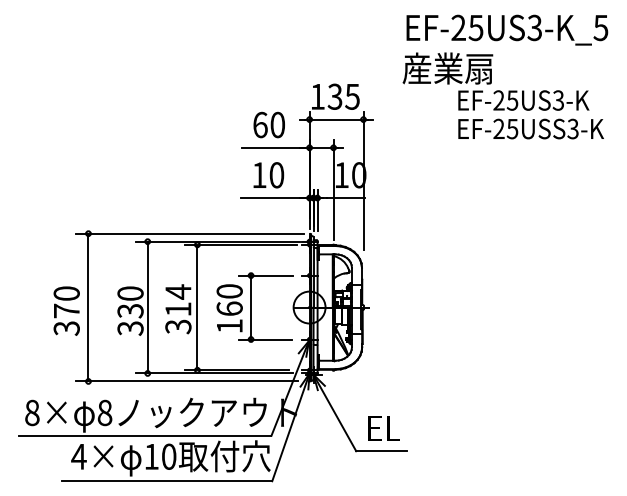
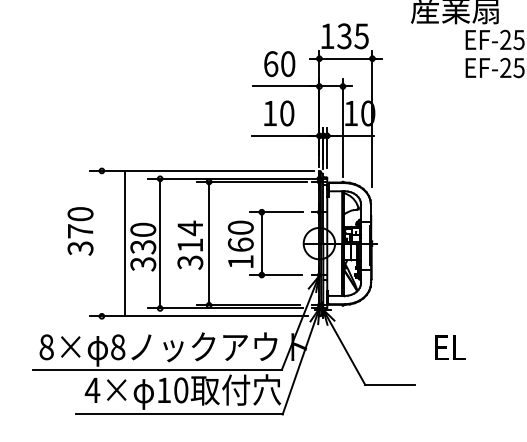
line: (88, 307) -> (124, 243), moved
text: (66, 310) -> (80, 230), moved
text: (383, 428) -> (450, 347), moved

